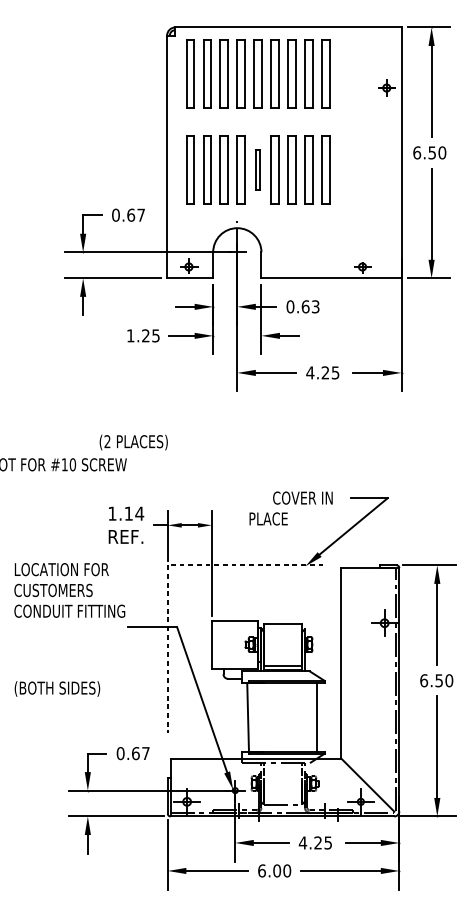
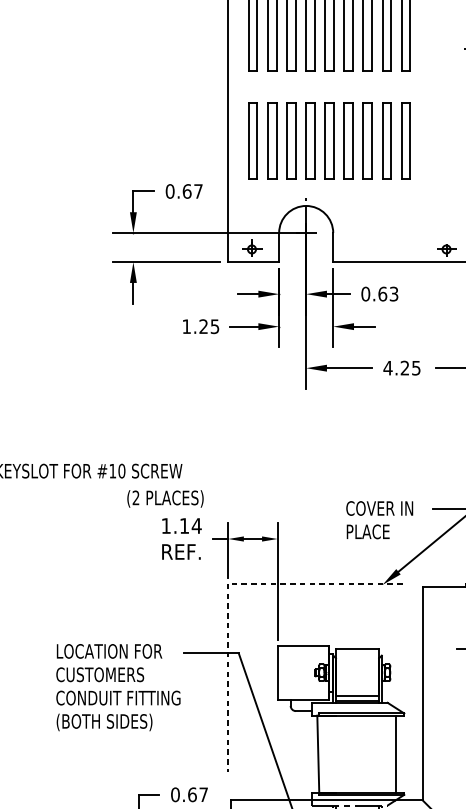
part: (257, 169) -> (328, 140), size x1.67
text: (133, 442) -> (165, 498), moved
text: (268, 518) -> (368, 531), moved
text: (69, 590) -> (118, 674), moved

